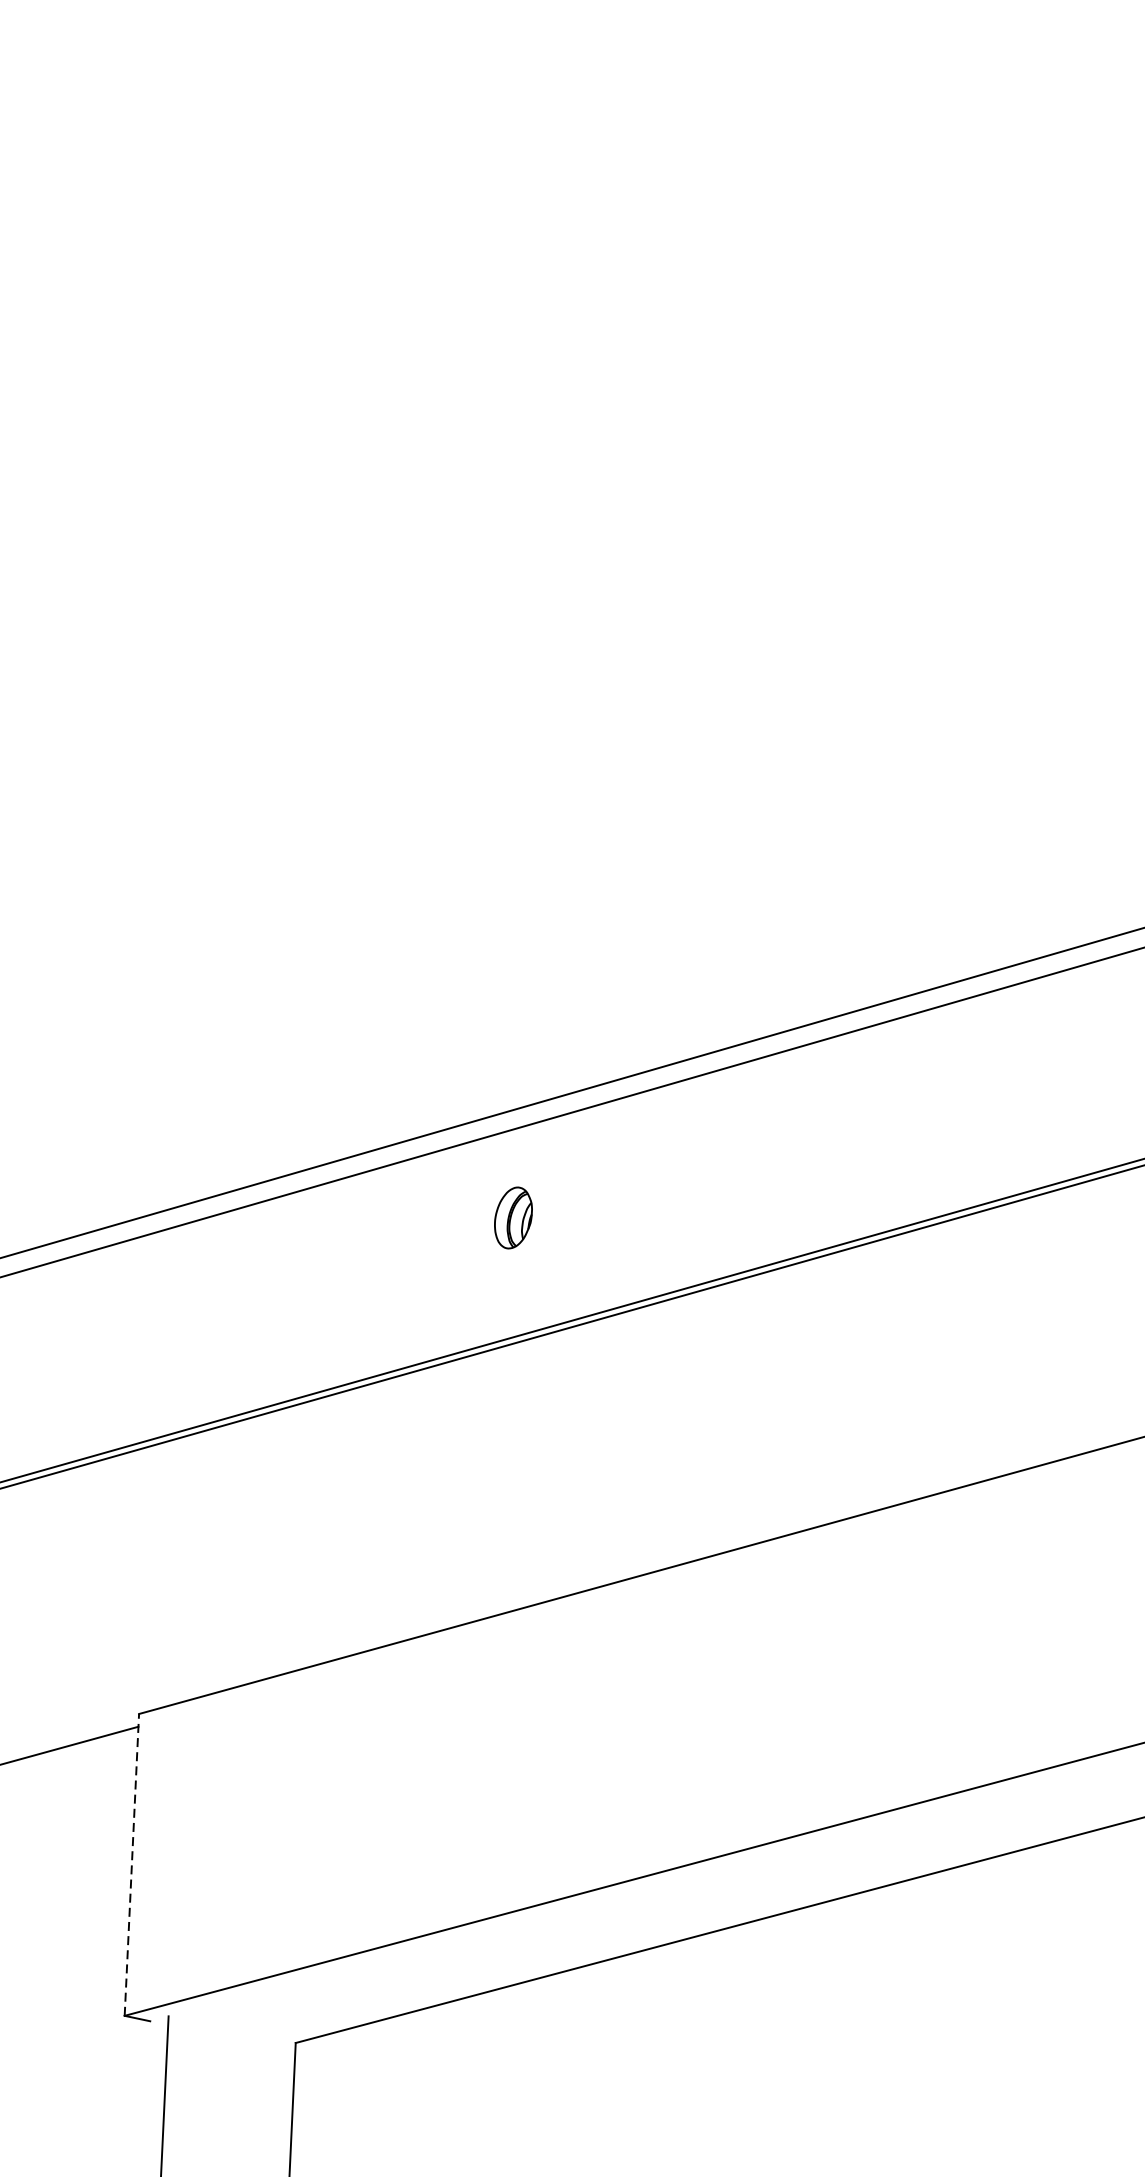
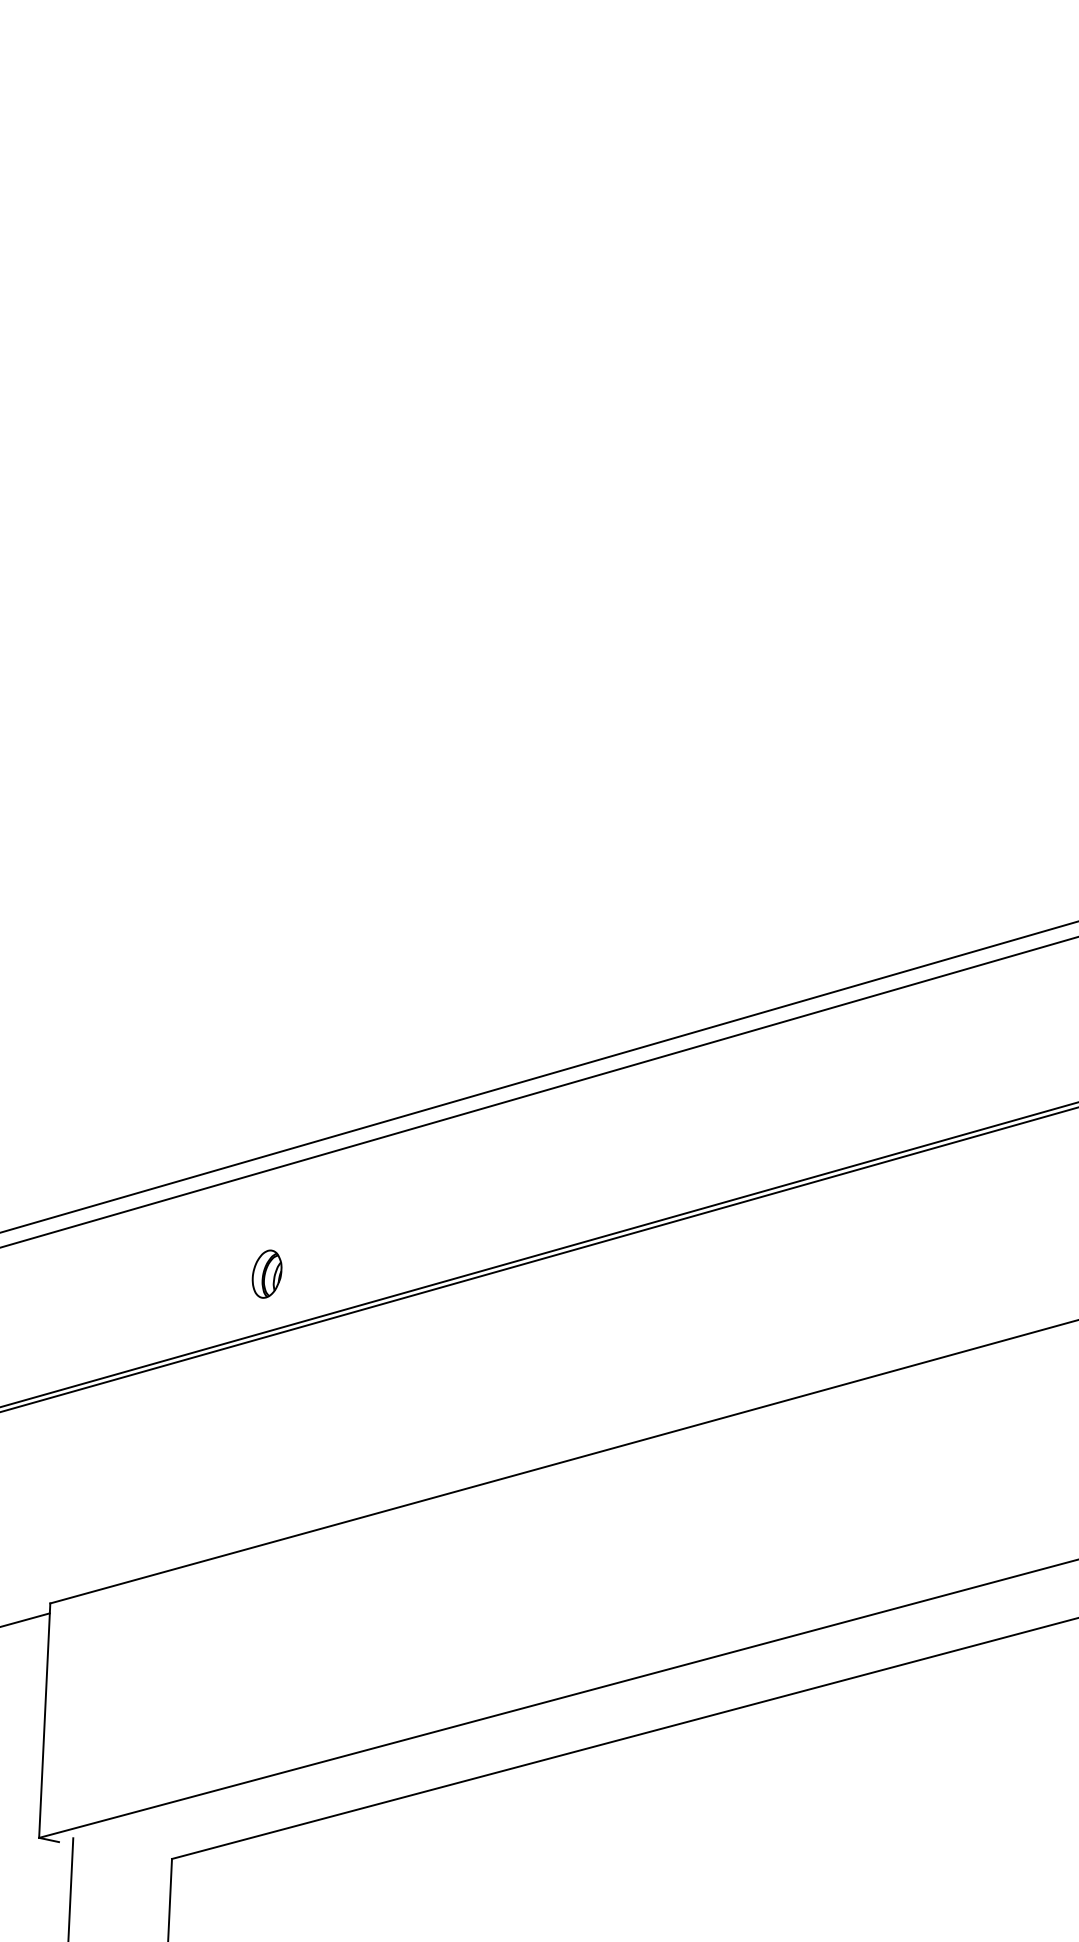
part: (512, 1217) -> (266, 1273), moved
line: (131, 1864) -> (44, 1720), dashed -> solid

